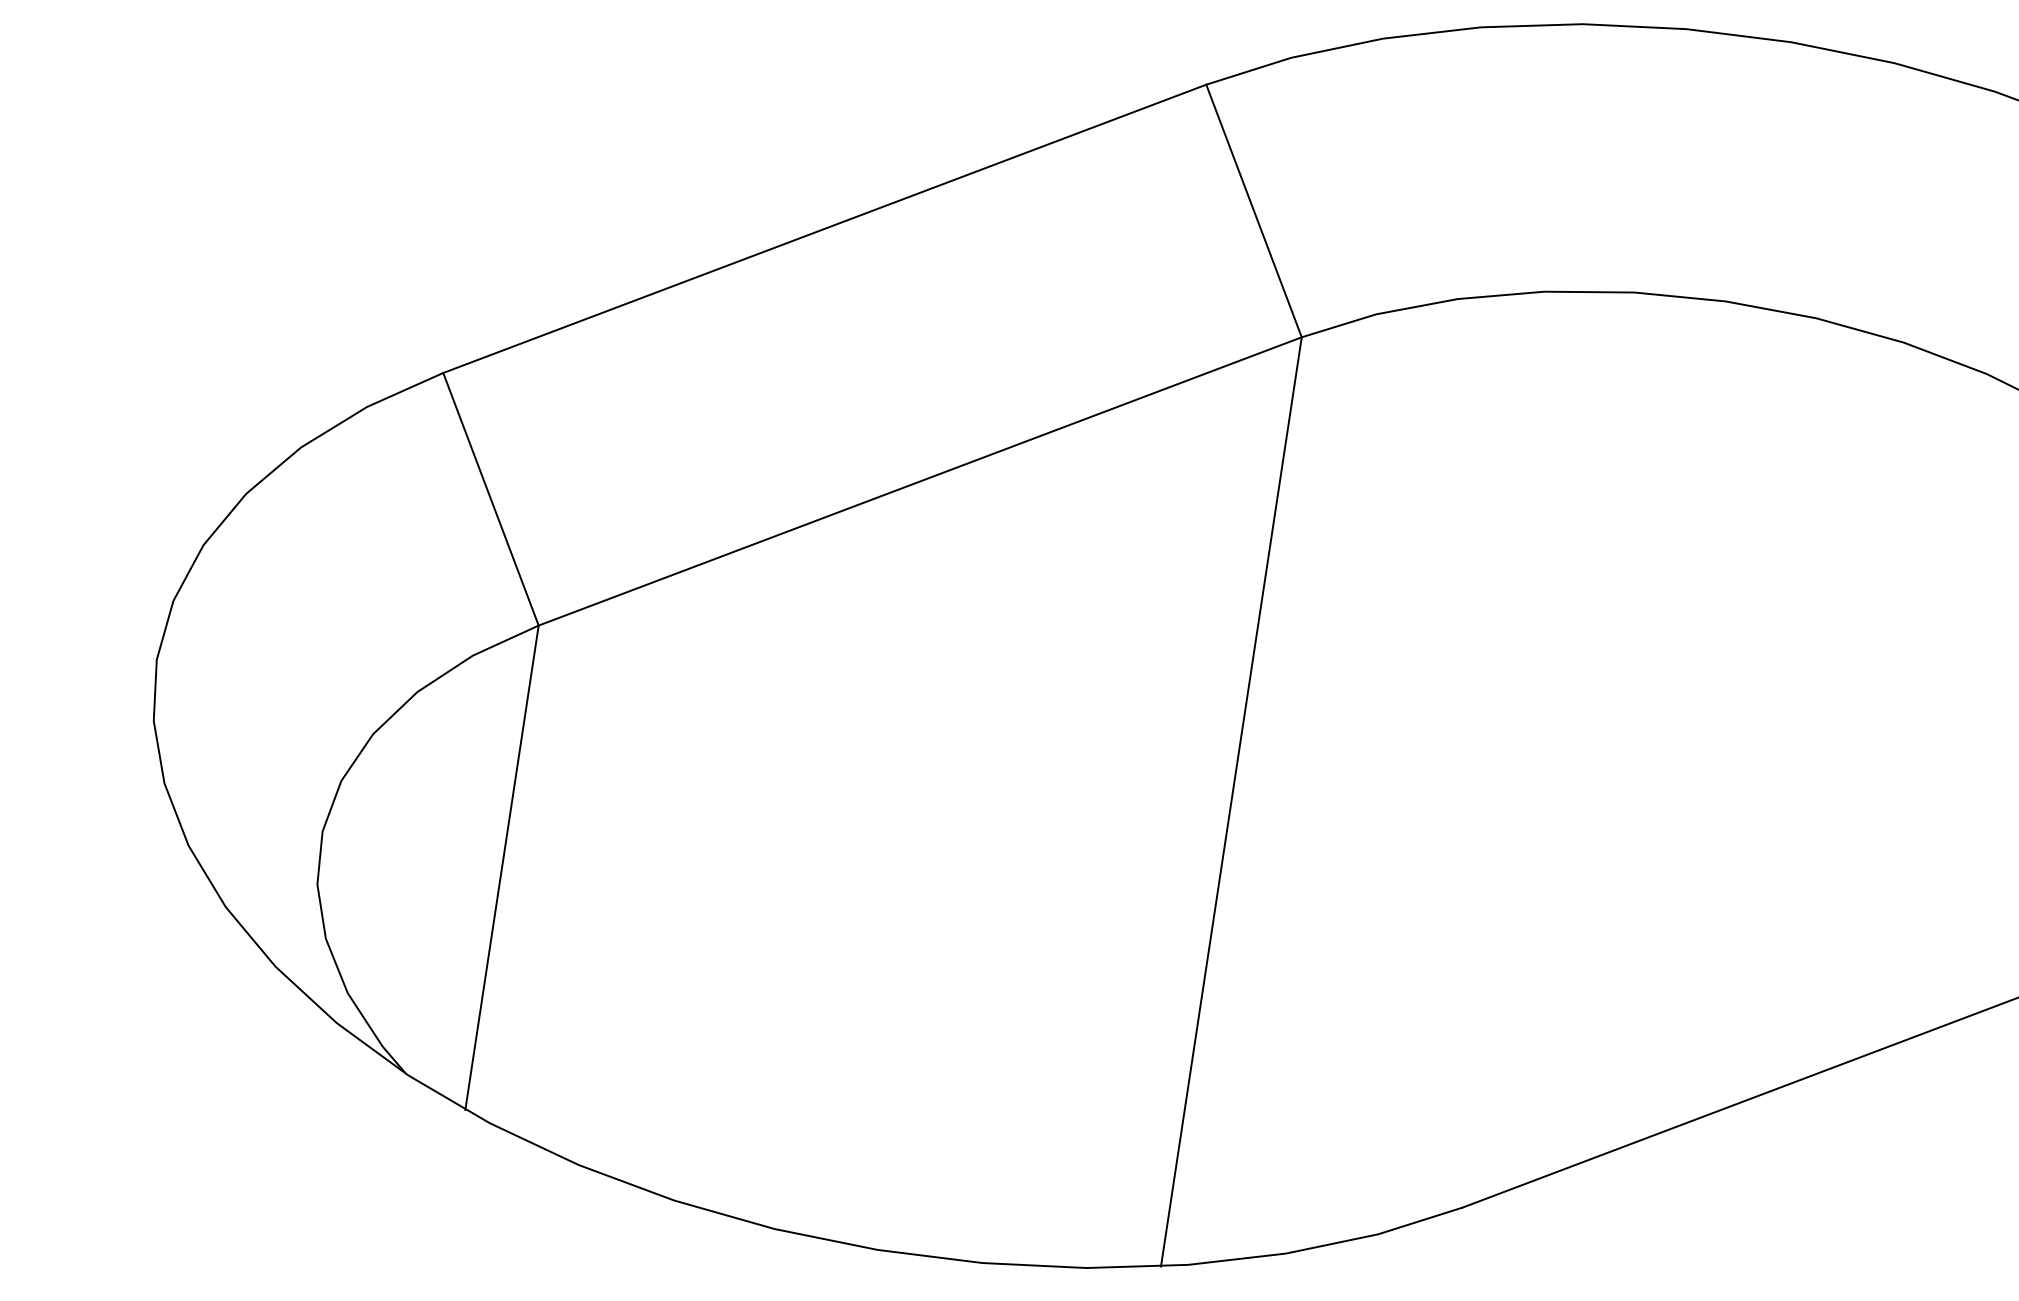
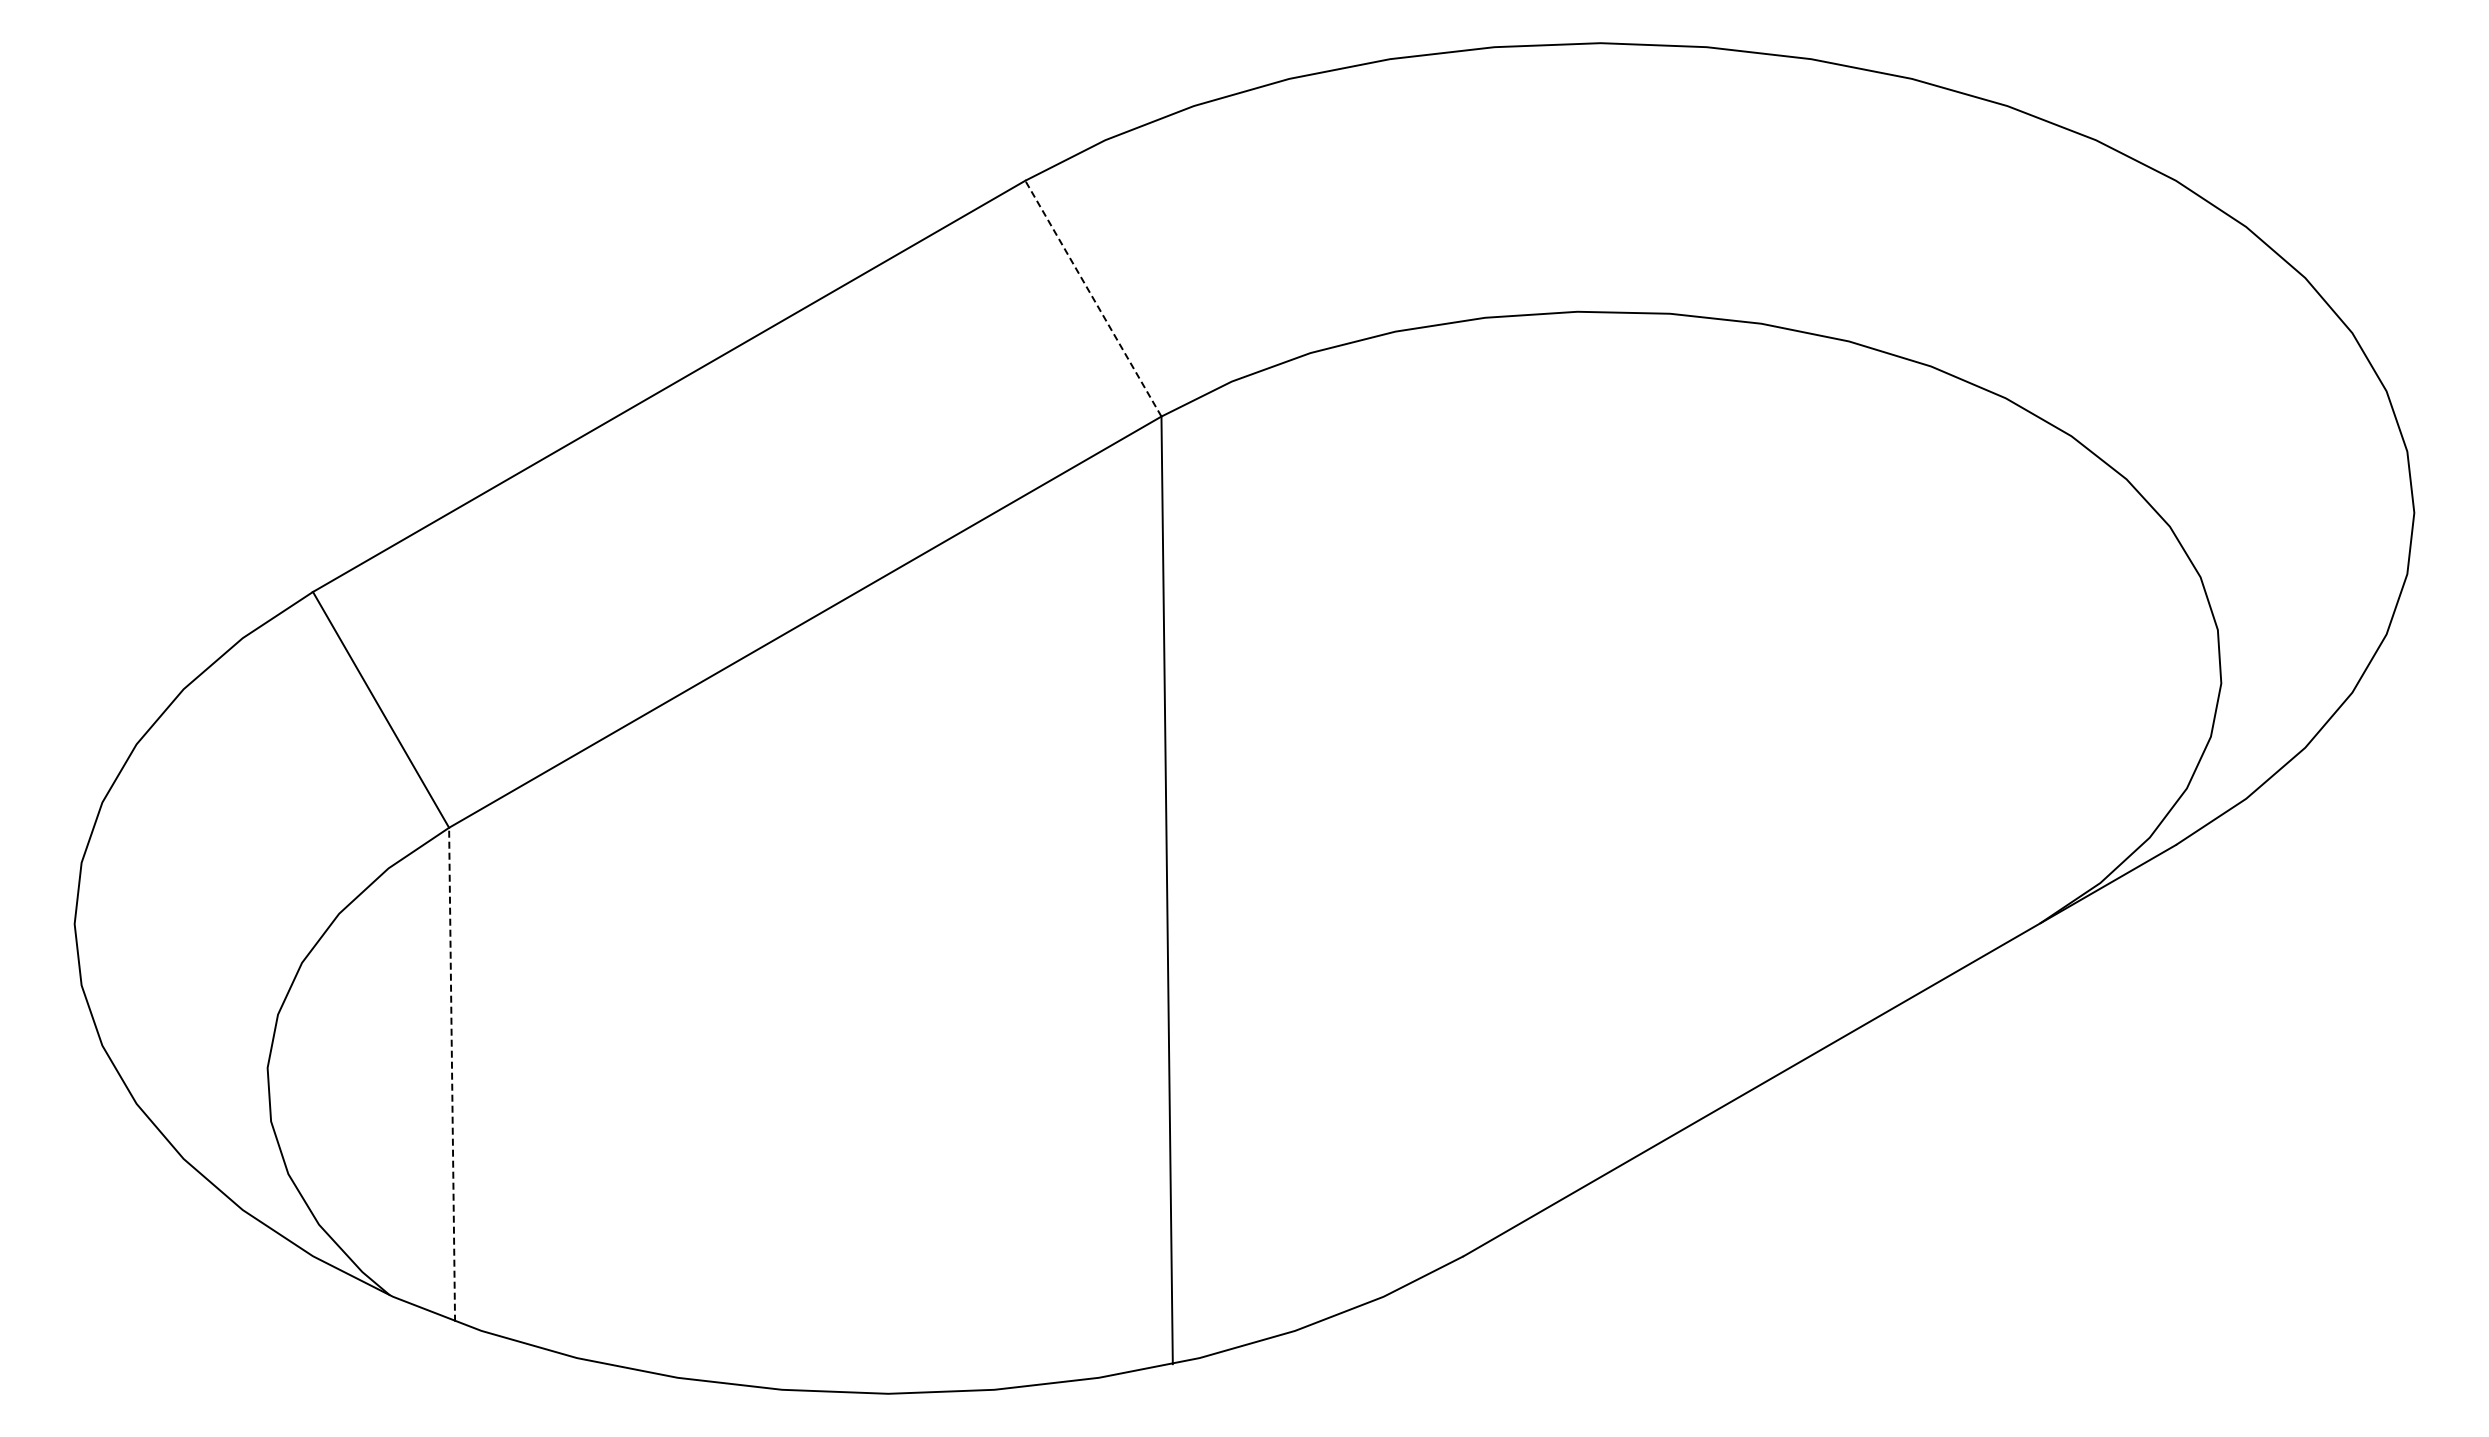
line: (1254, 210) -> (1093, 298), solid -> dashed
line: (502, 867) -> (452, 1074), solid -> dashed

